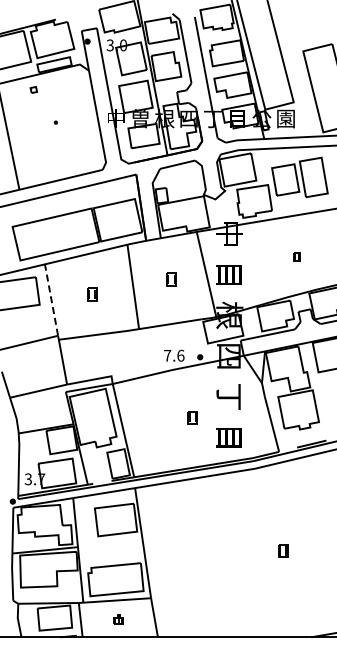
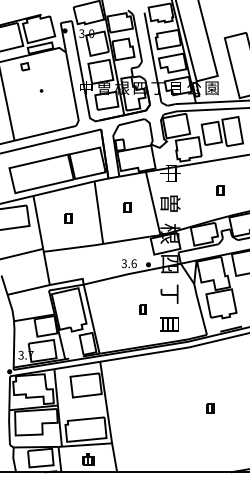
part: (33, 89) -> (24, 66), size x1.67
part: (296, 256) -> (219, 190), size x1.67
text: (229, 274) -> (170, 203), 目 -> 曽
line: (51, 299) -> (38, 222), dashed -> solid
text: (167, 355) -> (124, 263), 7.6 -> 3.6
part: (118, 619) -> (87, 459), size x1.67

